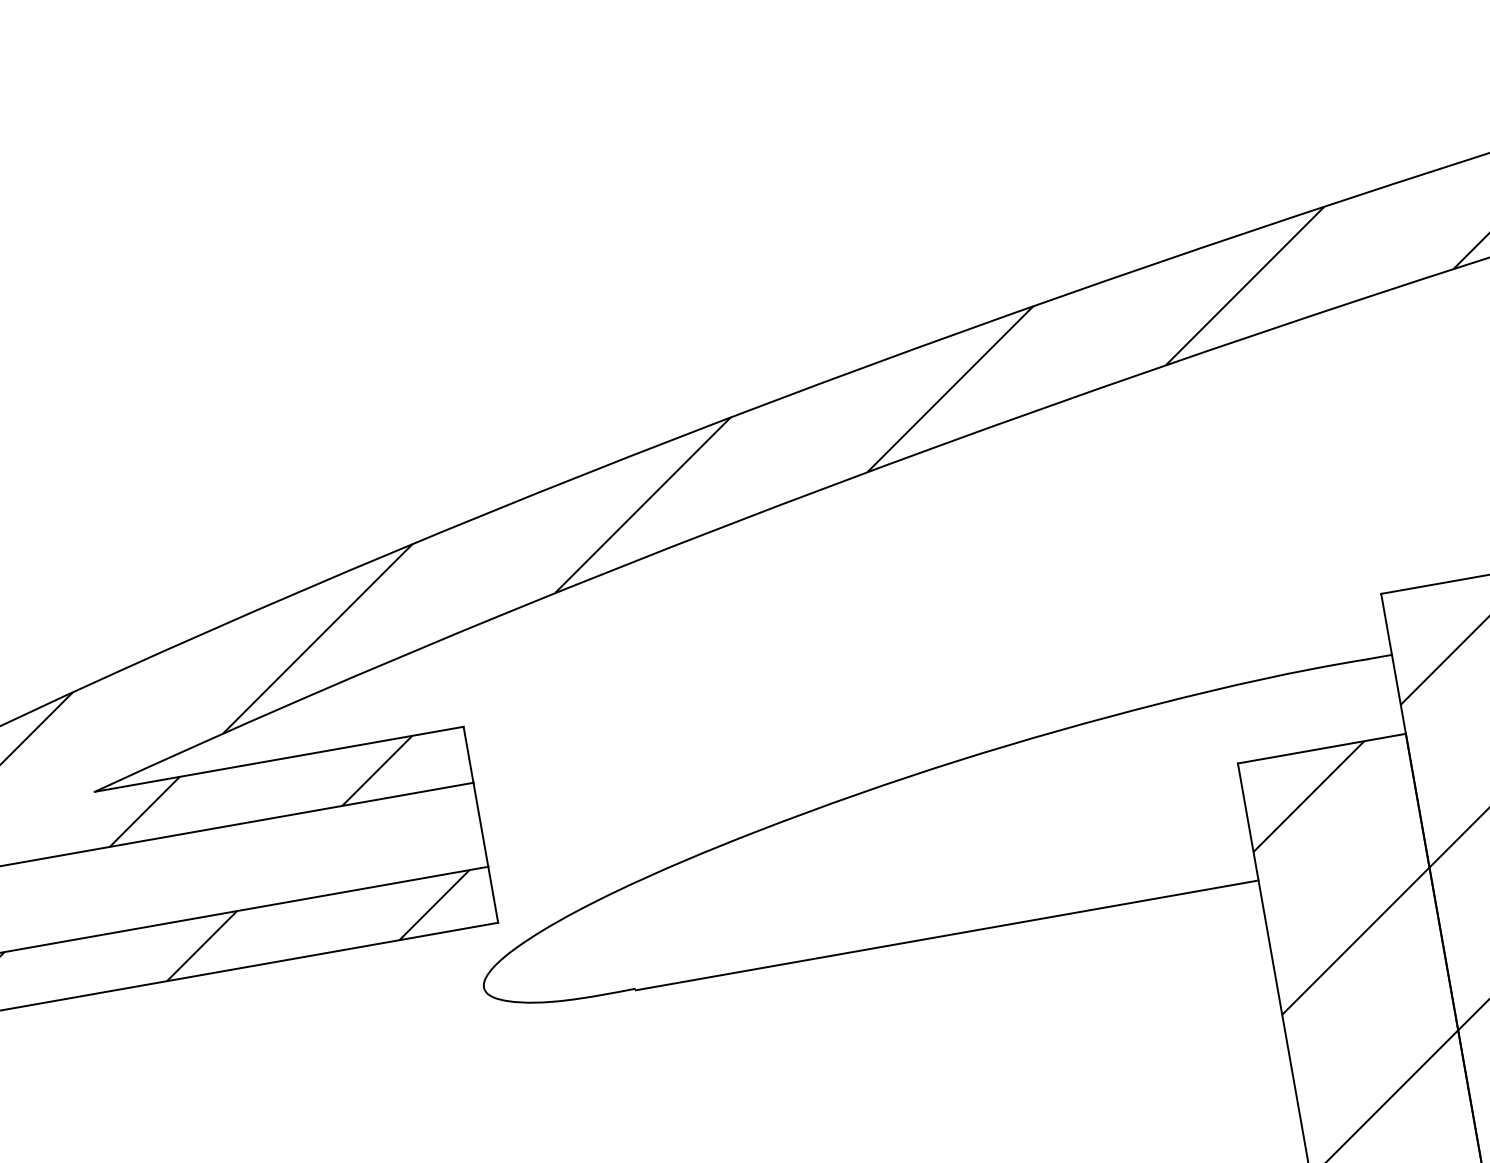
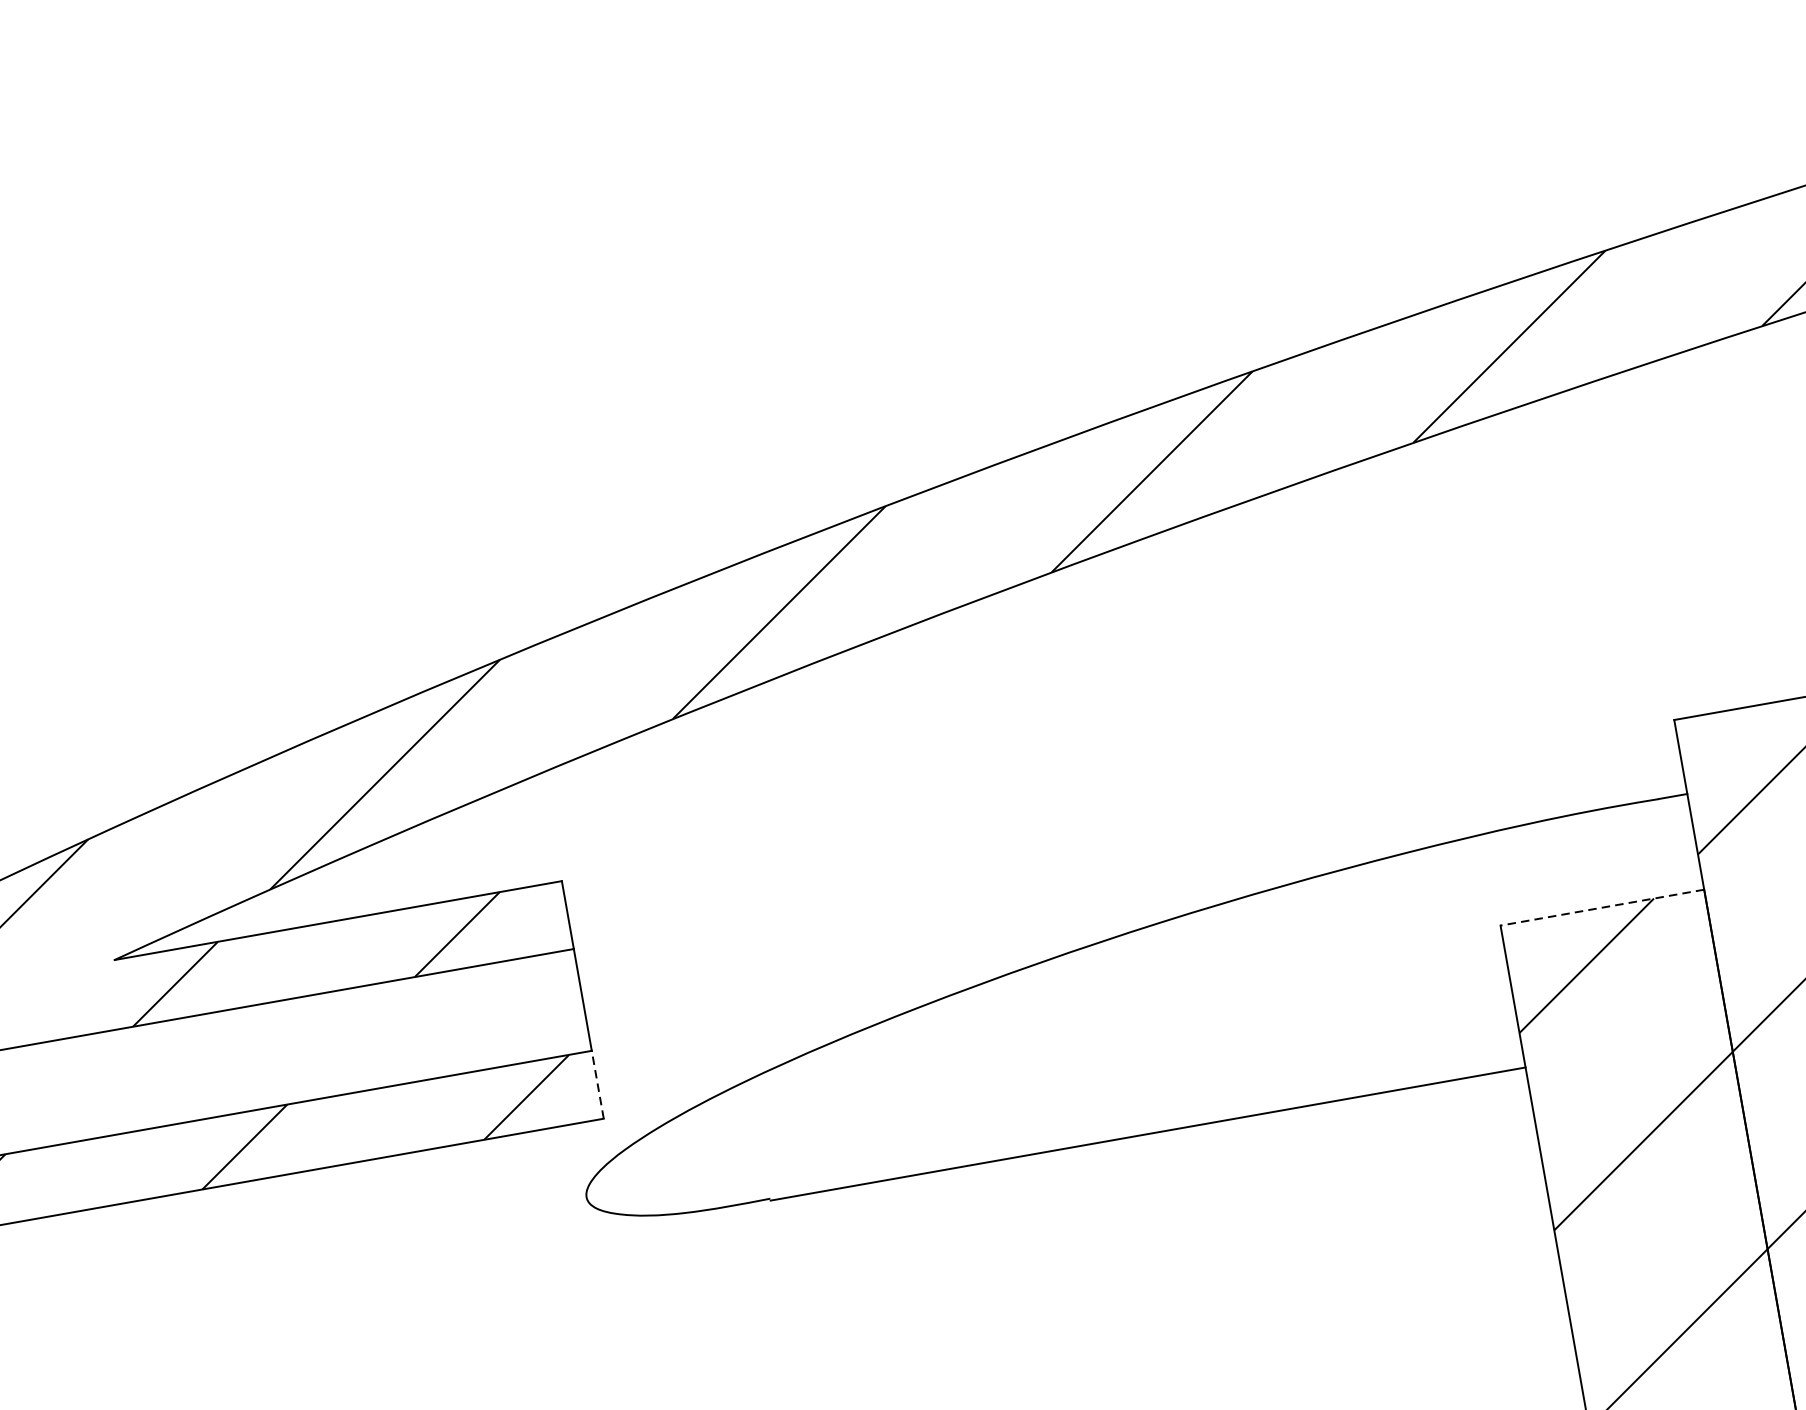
line: (1321, 748) -> (1601, 907), solid -> dashed
line: (493, 894) -> (598, 1084), solid -> dashed

